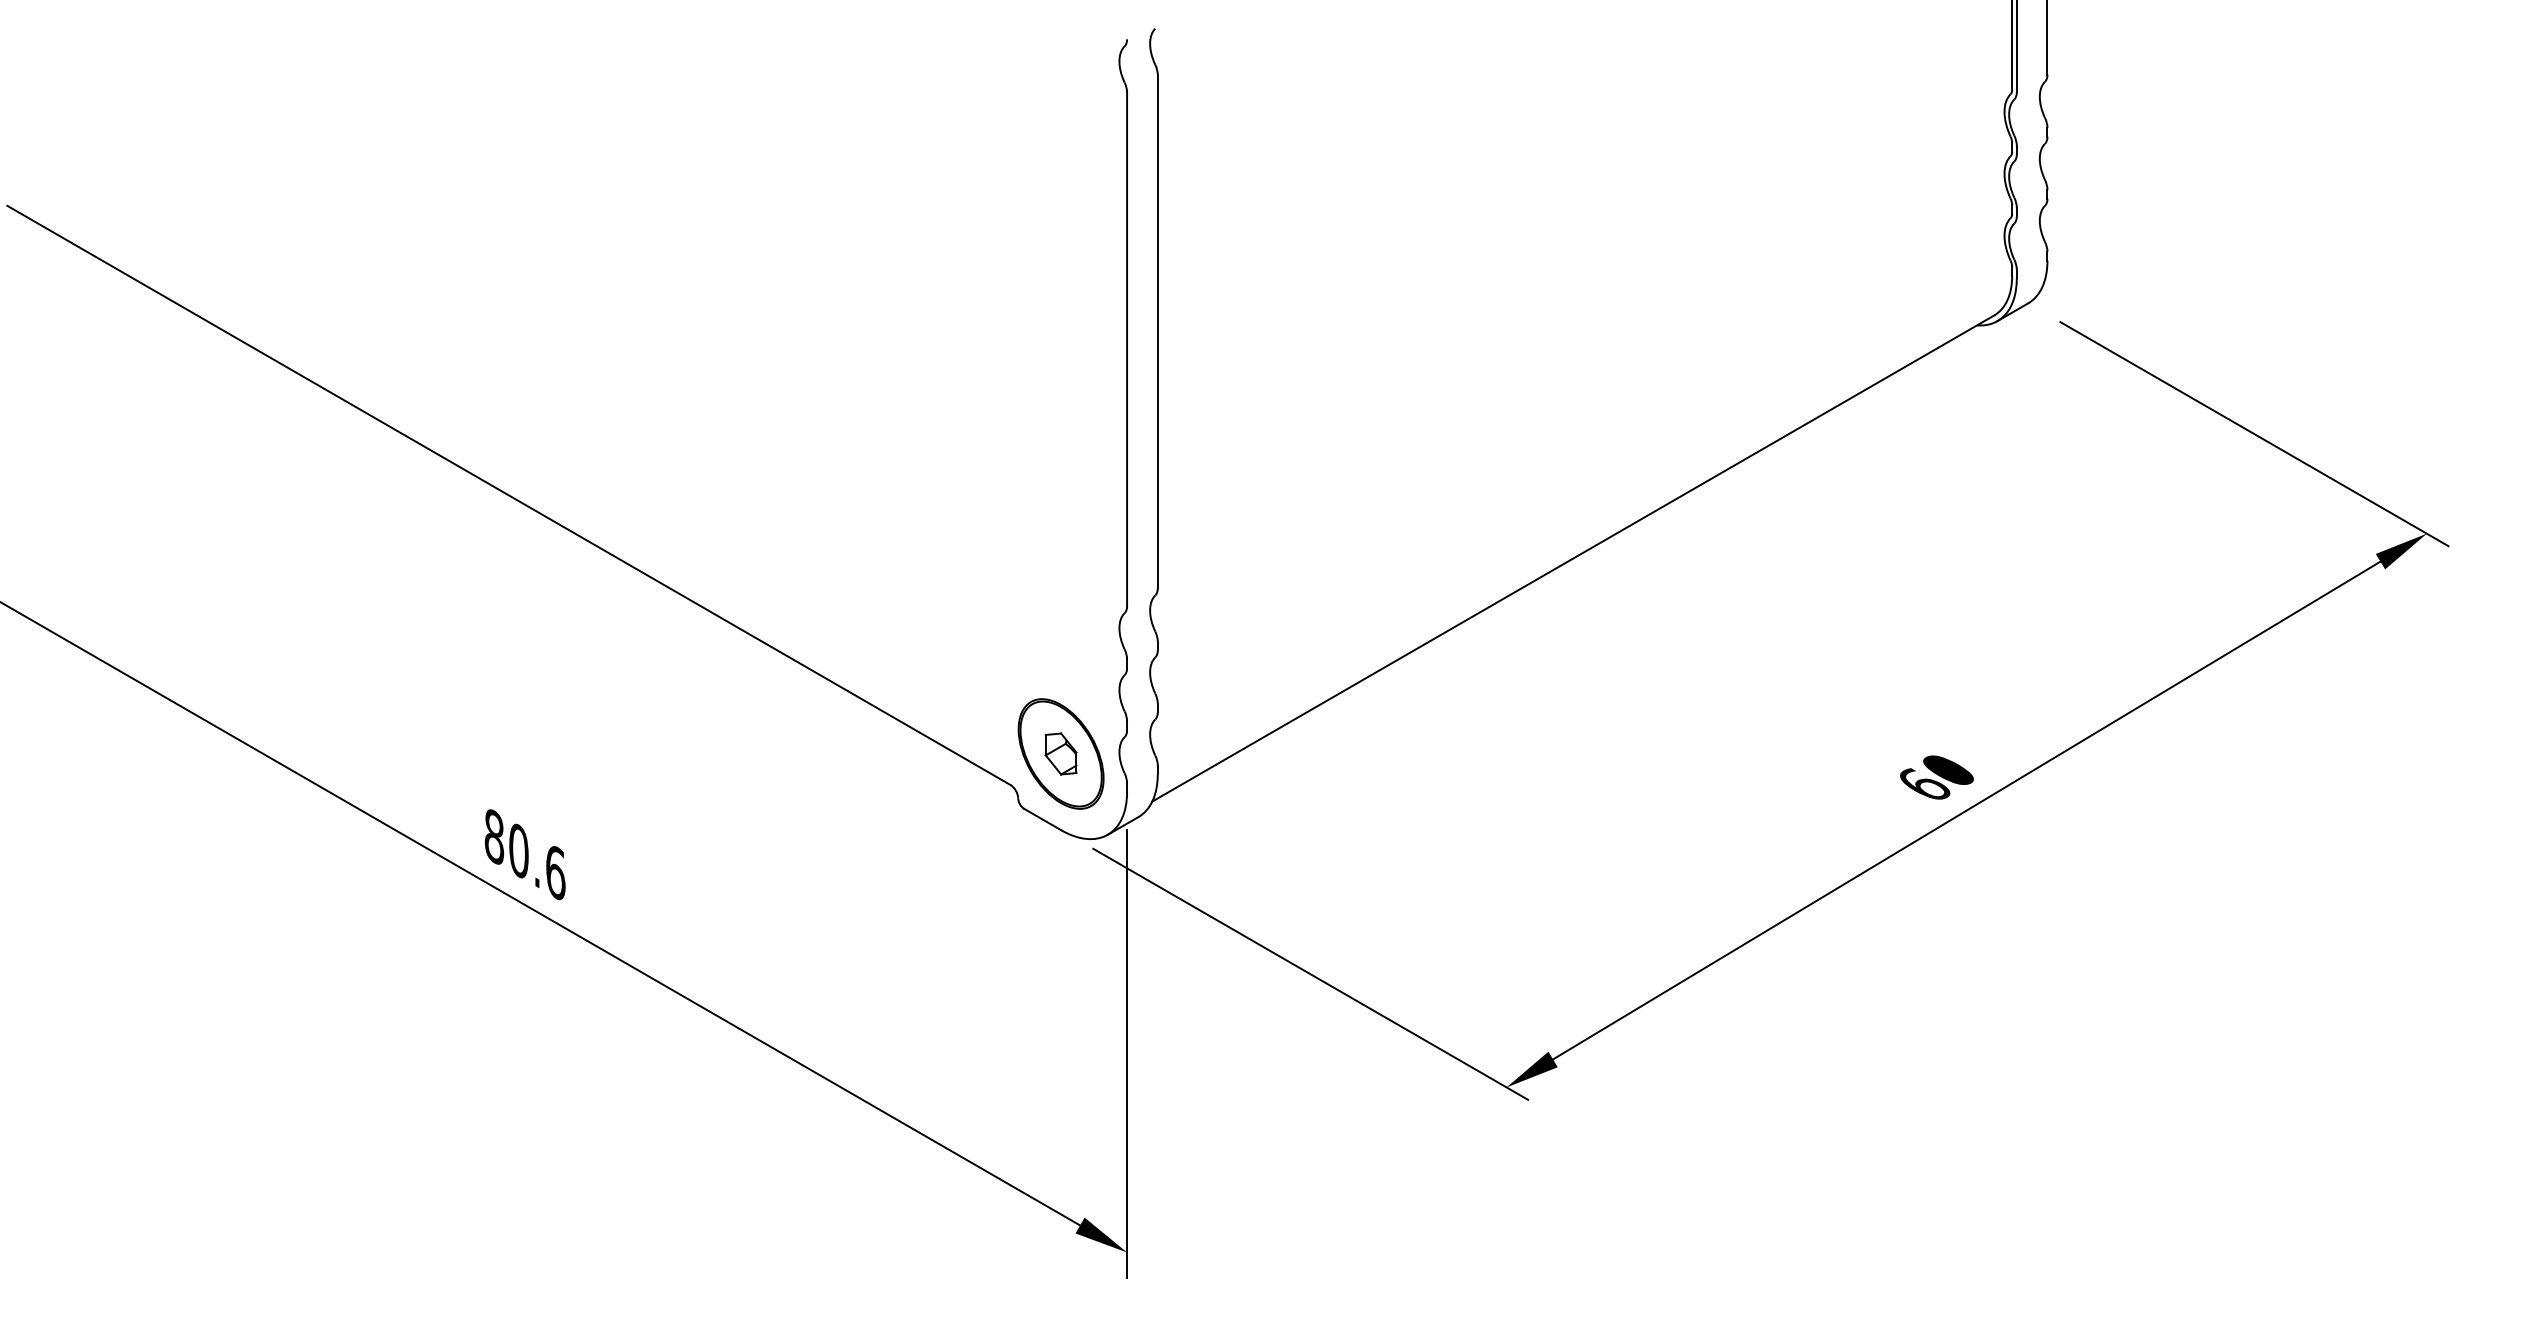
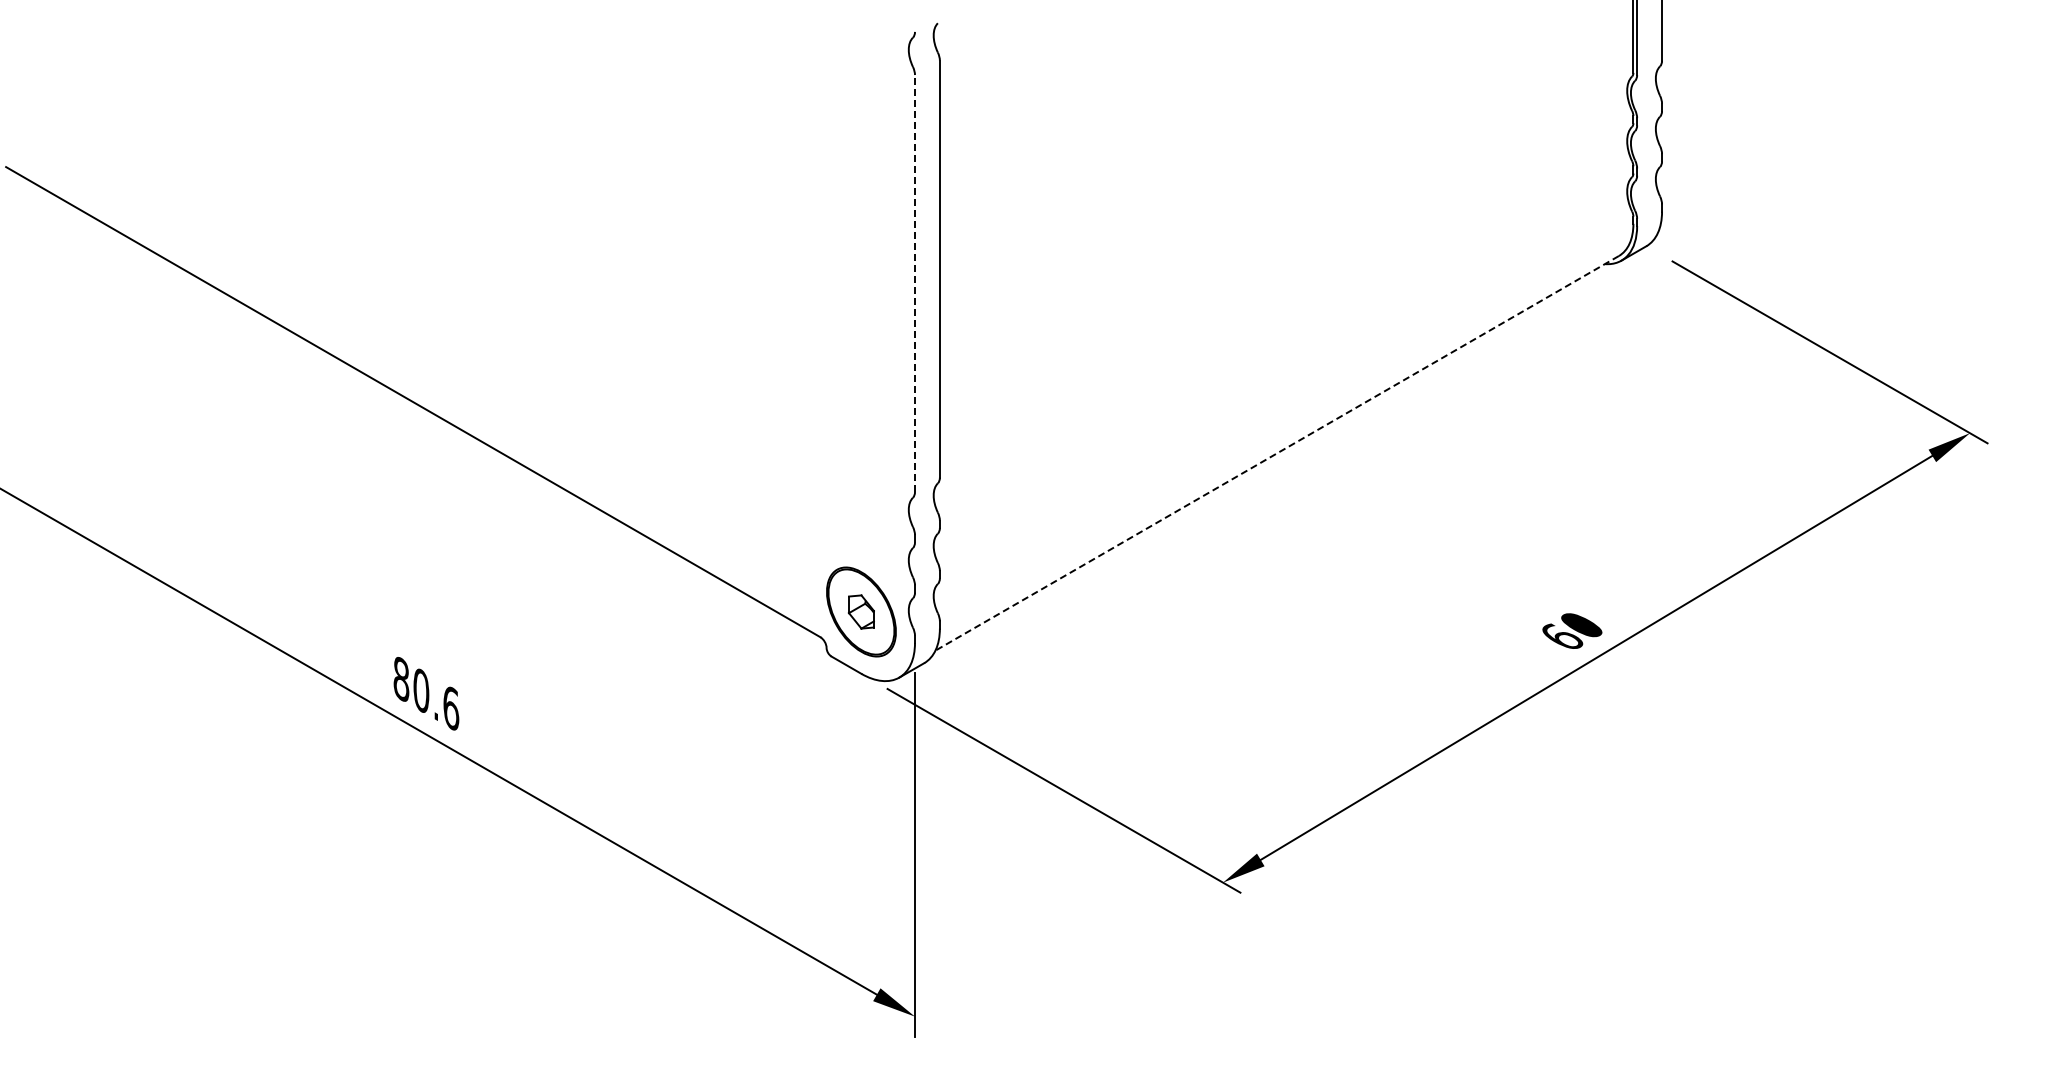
line: (1127, 349) -> (915, 283), solid -> dashed
line: (1573, 558) -> (1277, 453), solid -> dashed

